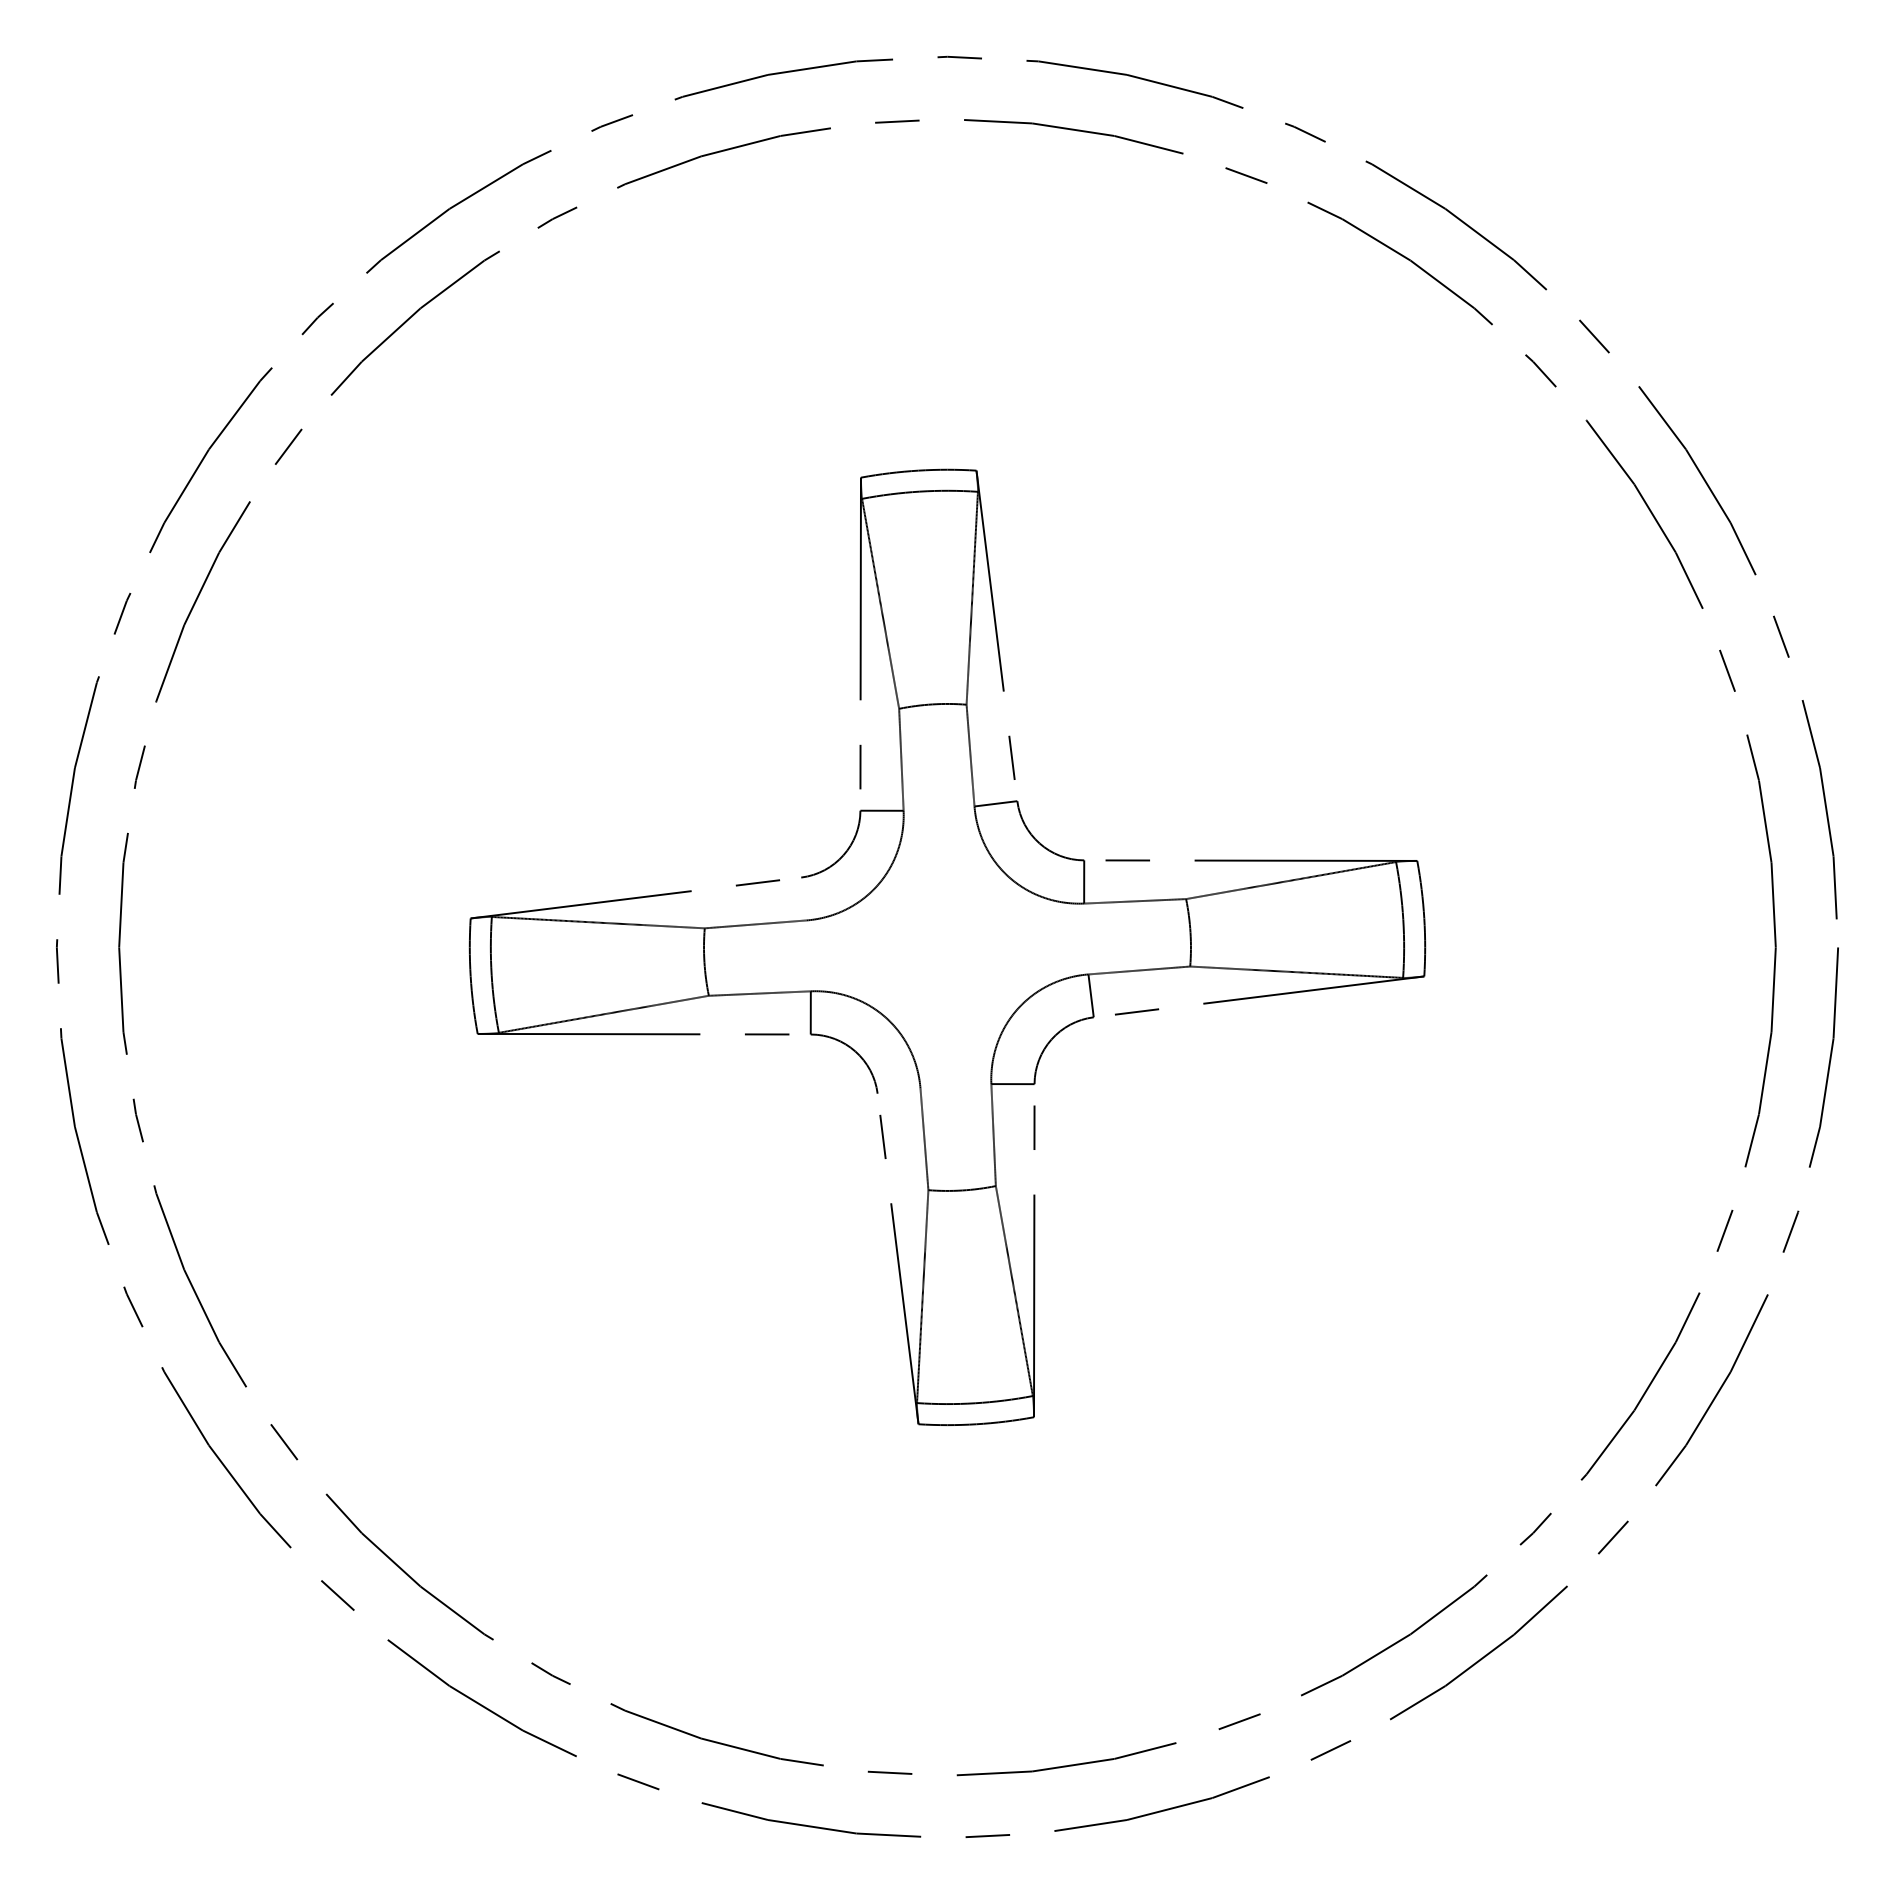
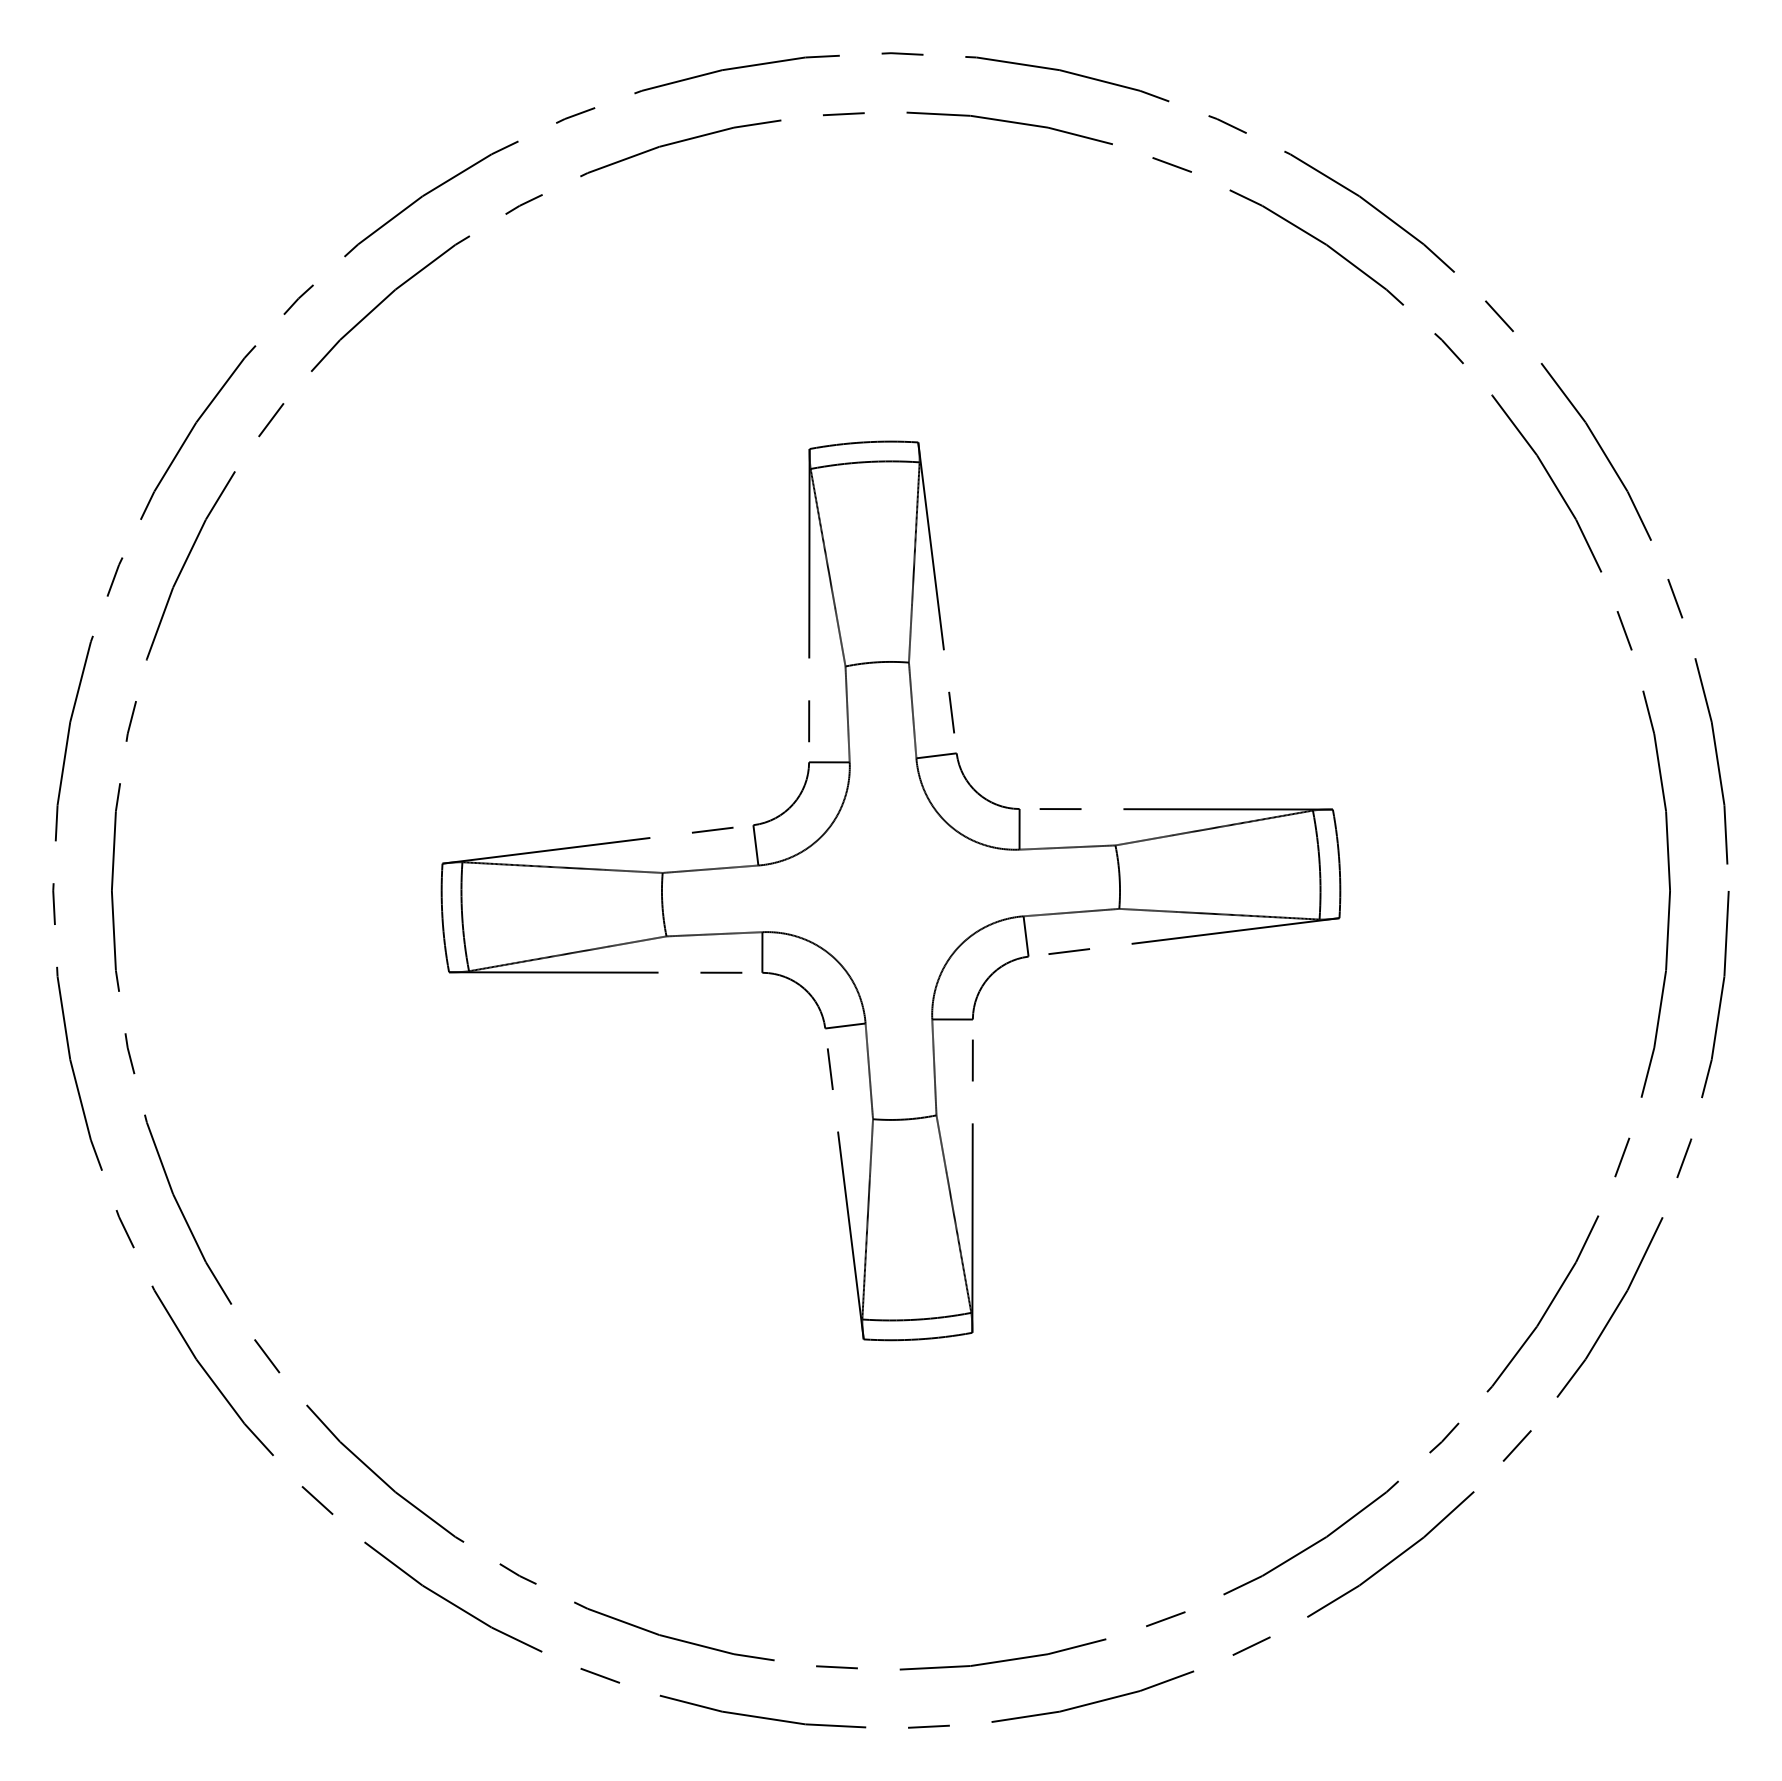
line: (803, 898) -> (755, 844), added
line: (898, 1090) -> (844, 1025), added

